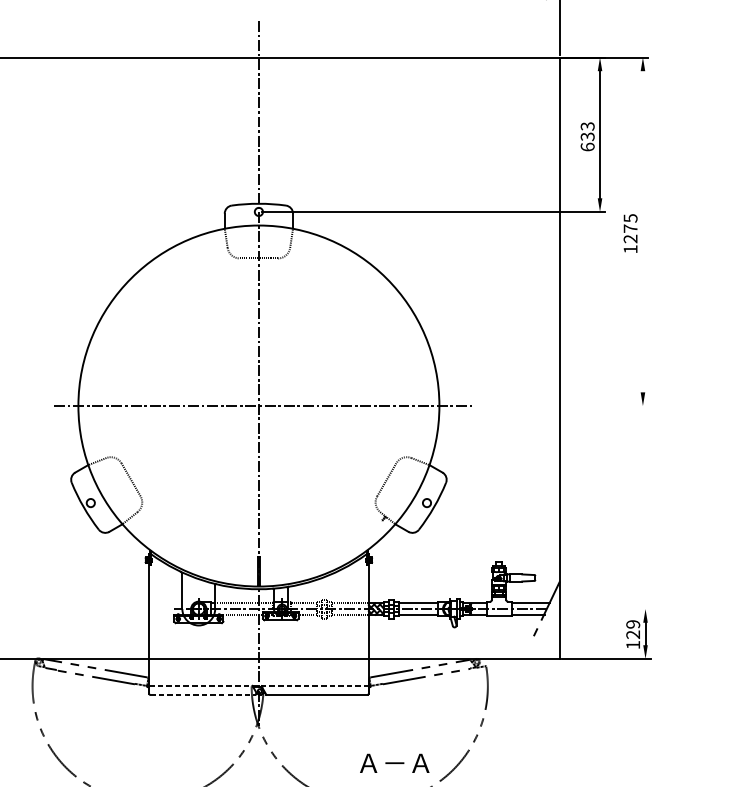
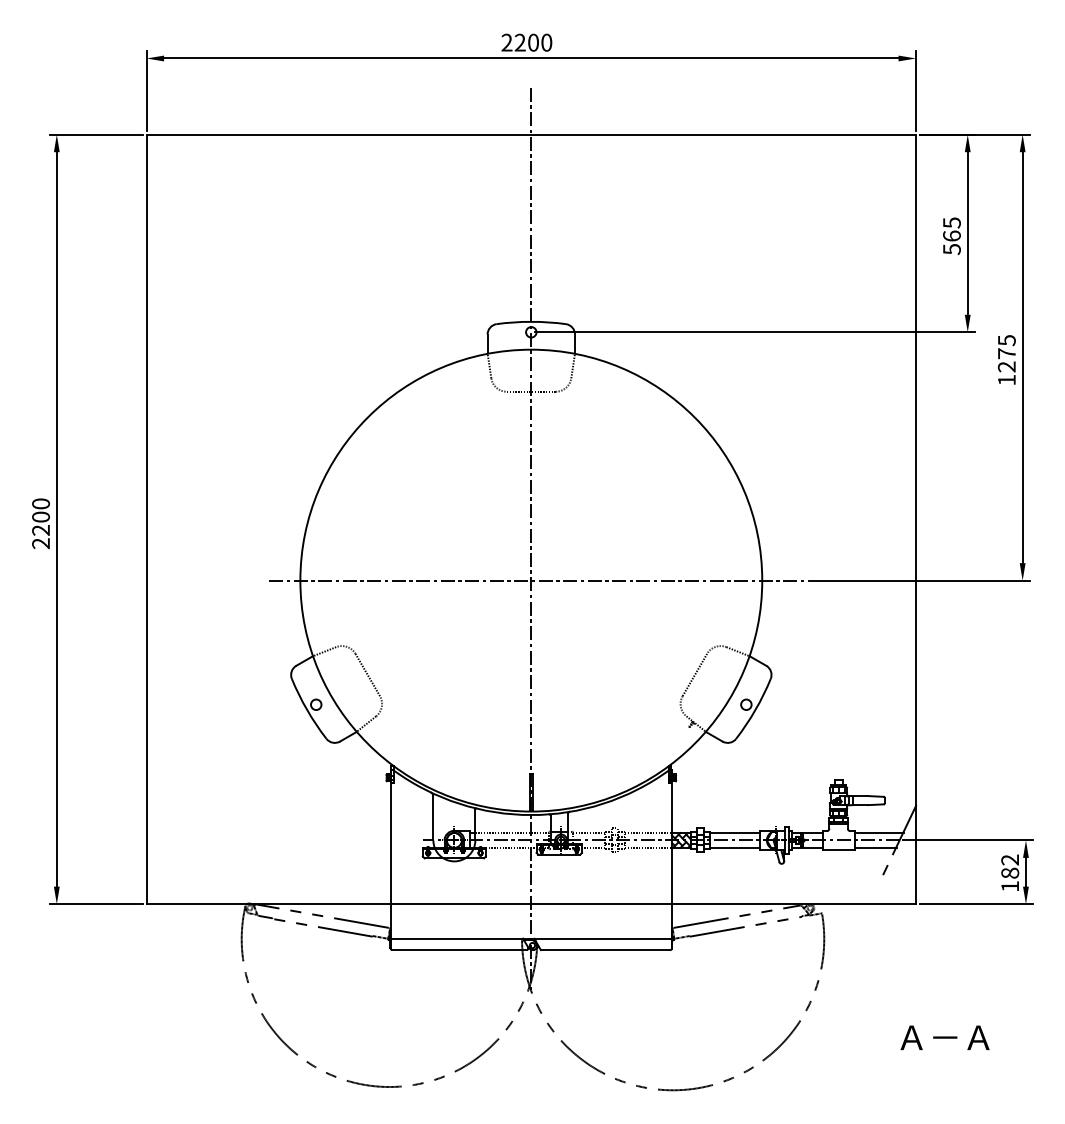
text: (587, 137) -> (951, 236), 633 -> 565
line: (642, 231) -> (1022, 357), added
line: (562, 405) -> (919, 580), added
line: (599, 609) -> (967, 840), added
text: (633, 629) -> (1010, 866), 129 -> 182
line: (259, 685) -> (531, 938), dashed -> solid
line: (203, 695) -> (460, 950), dashed -> solid
text: (394, 763) -> (944, 1037), moved

